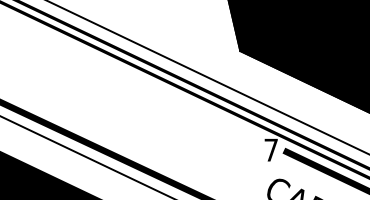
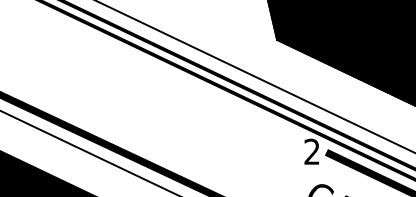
text: (270, 149) -> (311, 151), 7 -> 2

